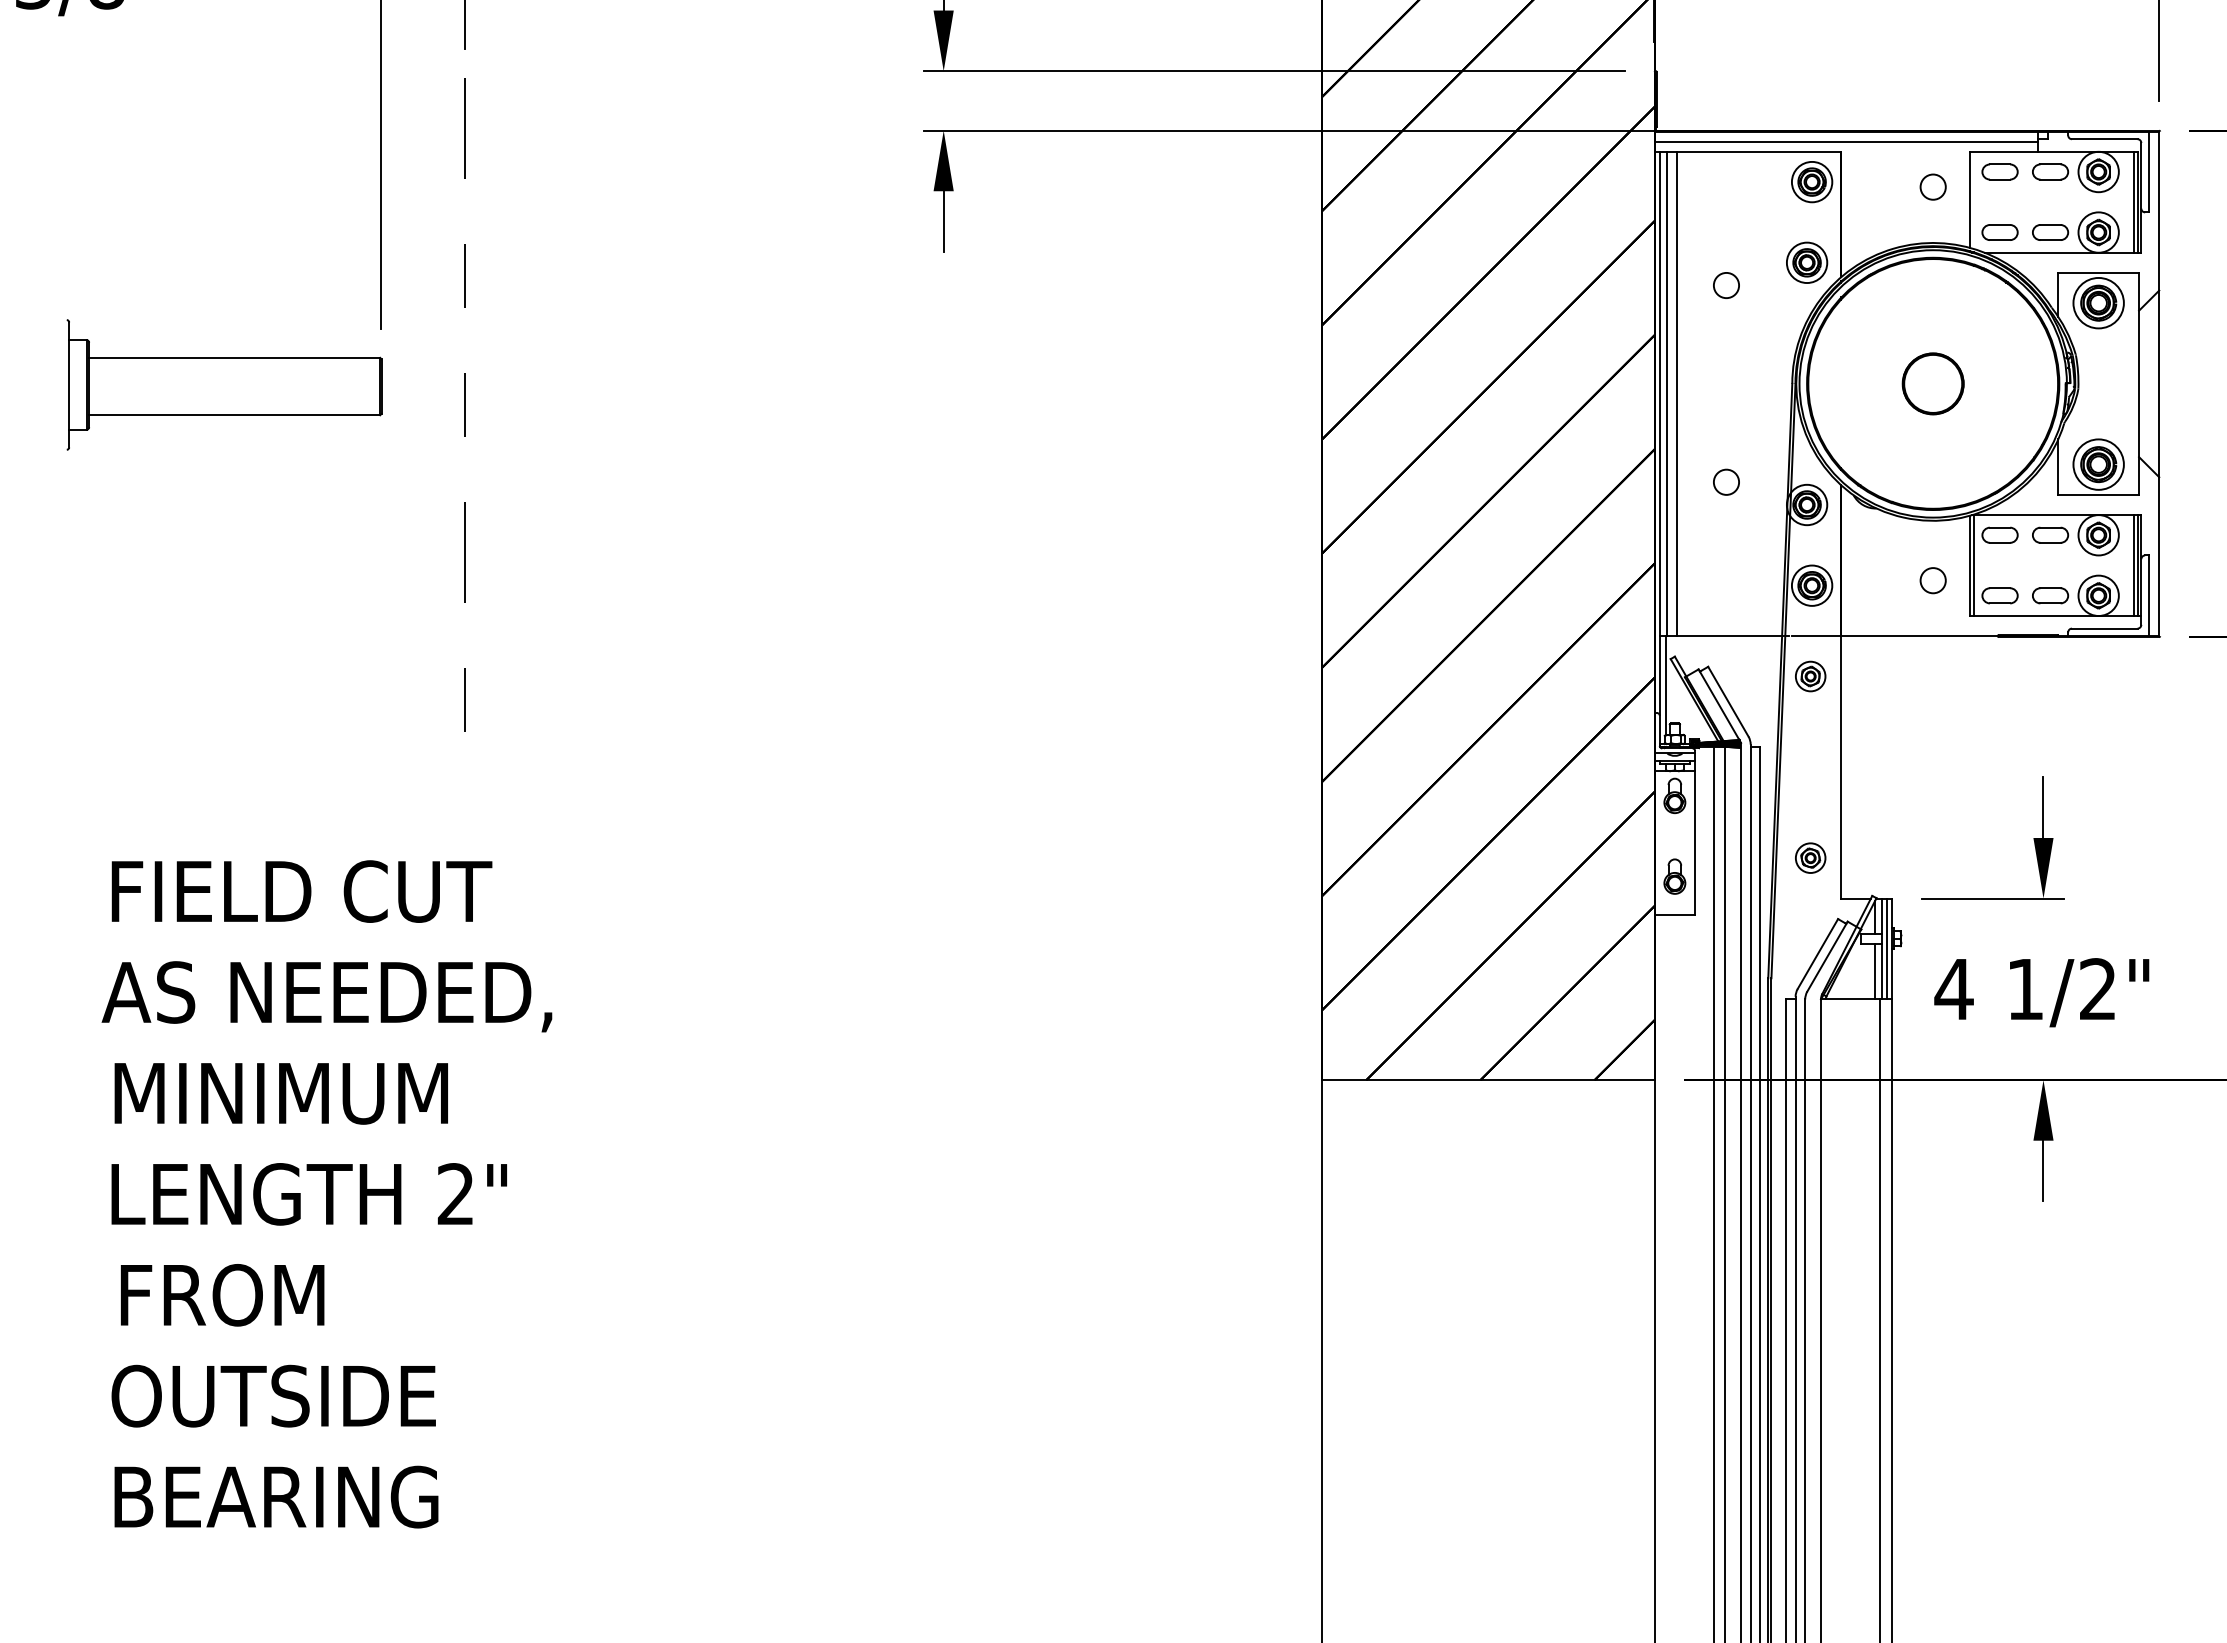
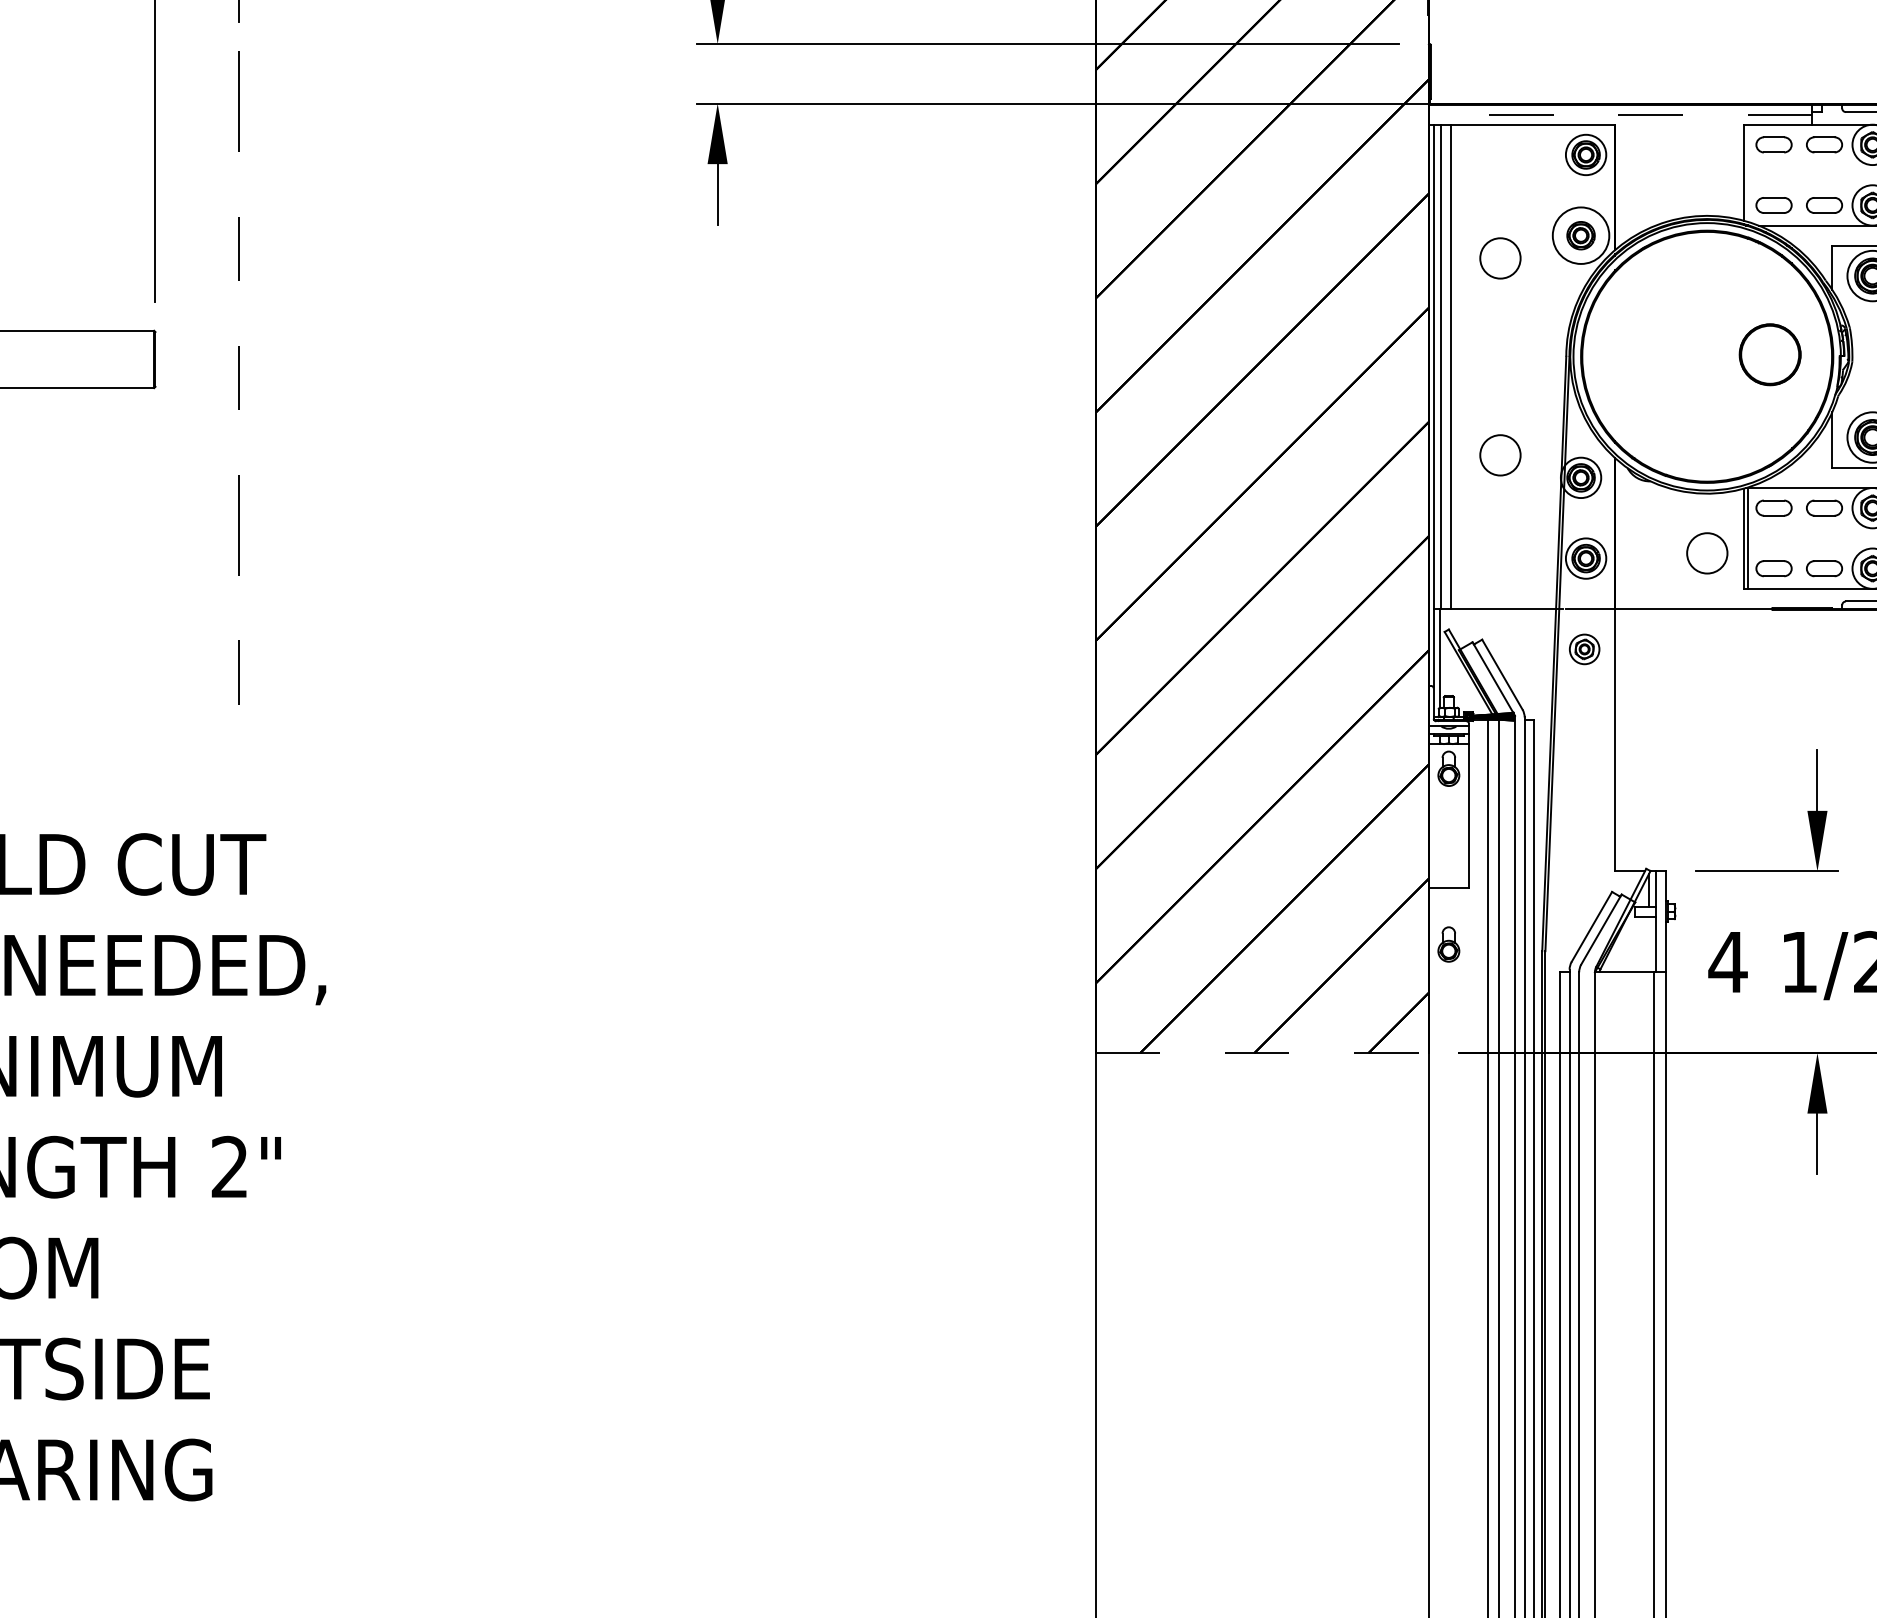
line: (1846, 141) -> (1620, 114), solid -> dashed
circle: (1932, 186) -> (1706, 159), removed
circle: (1806, 262) -> (1580, 235), size x1.4
circle: (1726, 285) -> (1500, 258), size x1.6
part: (1932, 383) -> (1769, 354), moved
circle: (1726, 481) -> (1500, 454), size x1.6
circle: (1932, 580) -> (1706, 553), size x1.6
part: (1810, 857) -> (1584, 830), removed
part: (1674, 876) -> (1448, 944), moved
line: (1886, 948) -> (1660, 921), removed
line: (1875, 971) -> (1649, 944), removed
line: (1488, 1080) -> (1262, 1053), solid -> dashed

